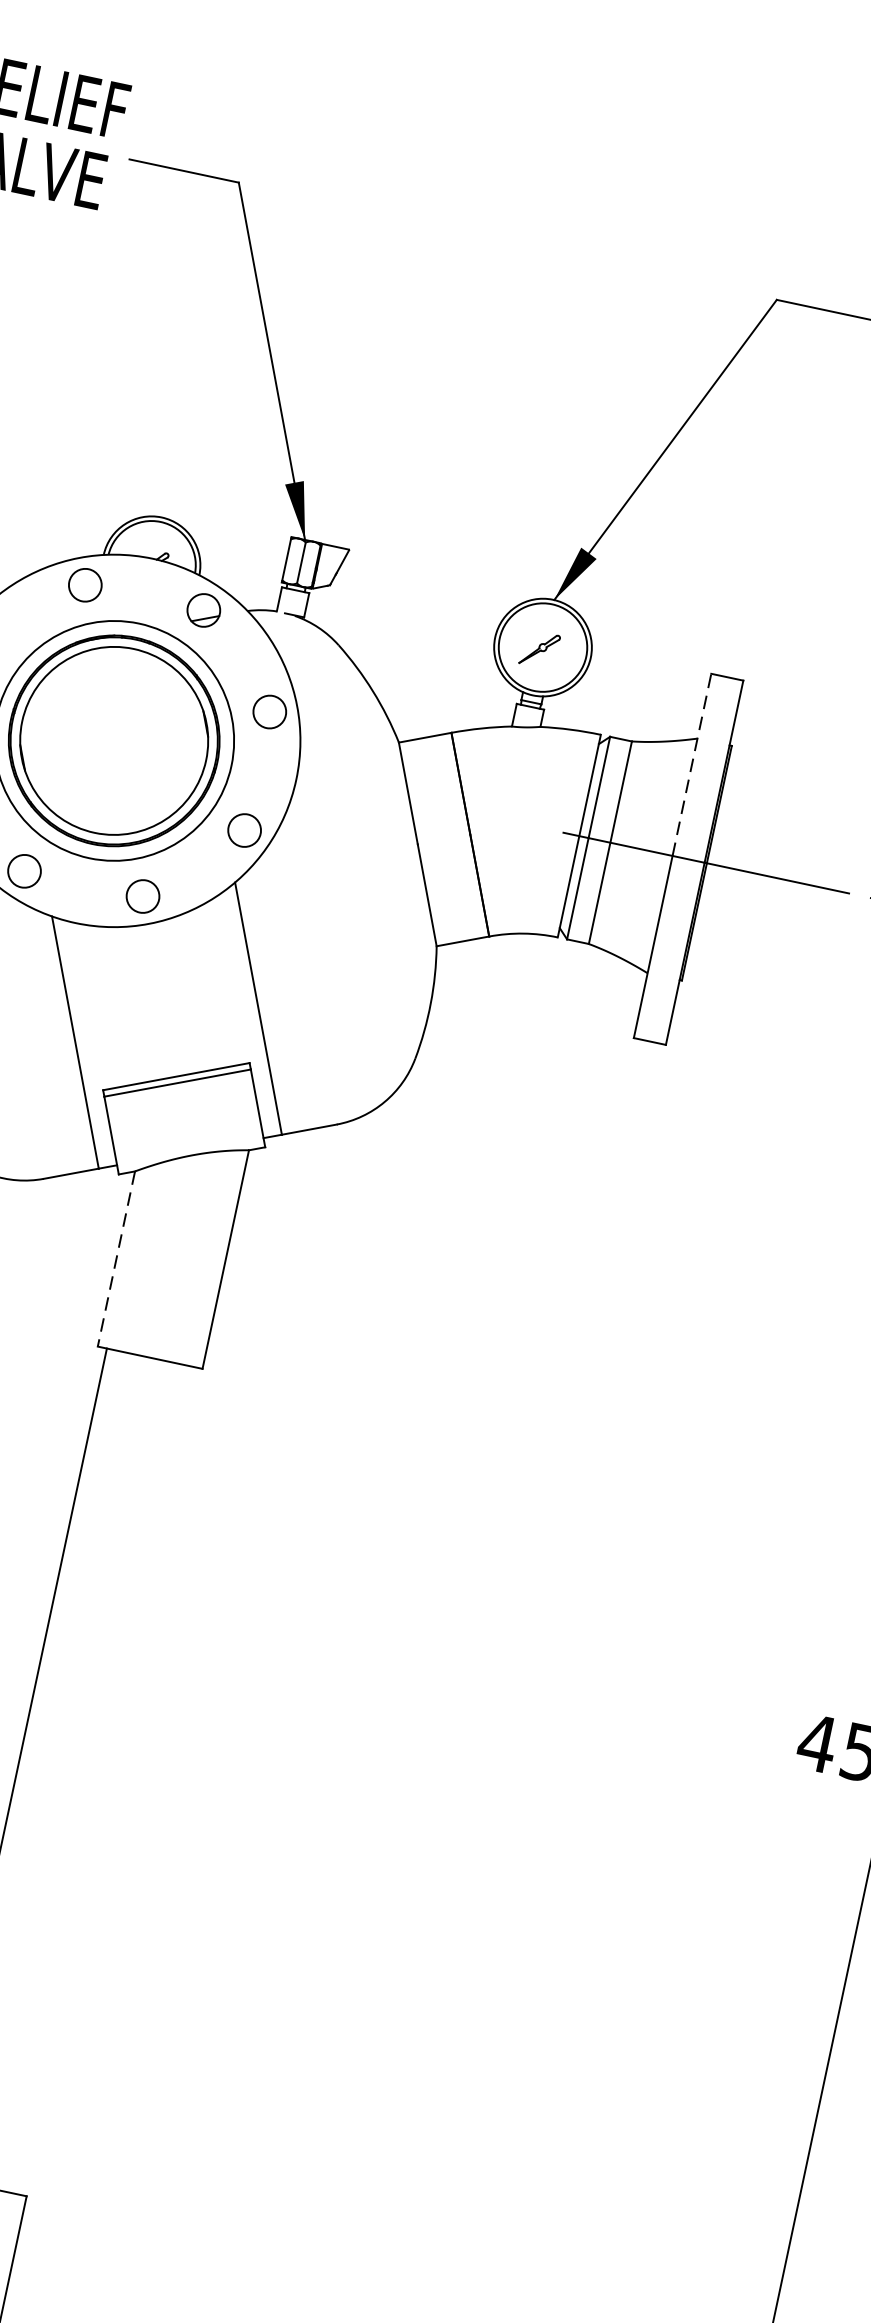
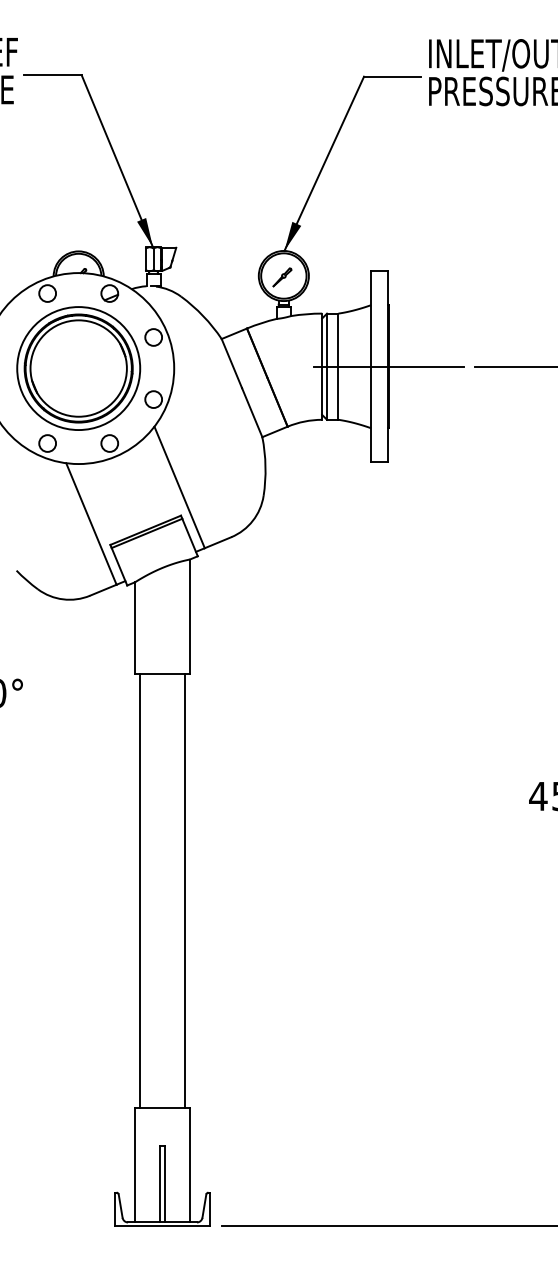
line: (692, 764) -> (371, 318), dashed -> solid
line: (117, 1259) -> (135, 628), dashed -> solid
line: (106, 1779) -> (185, 890), added

